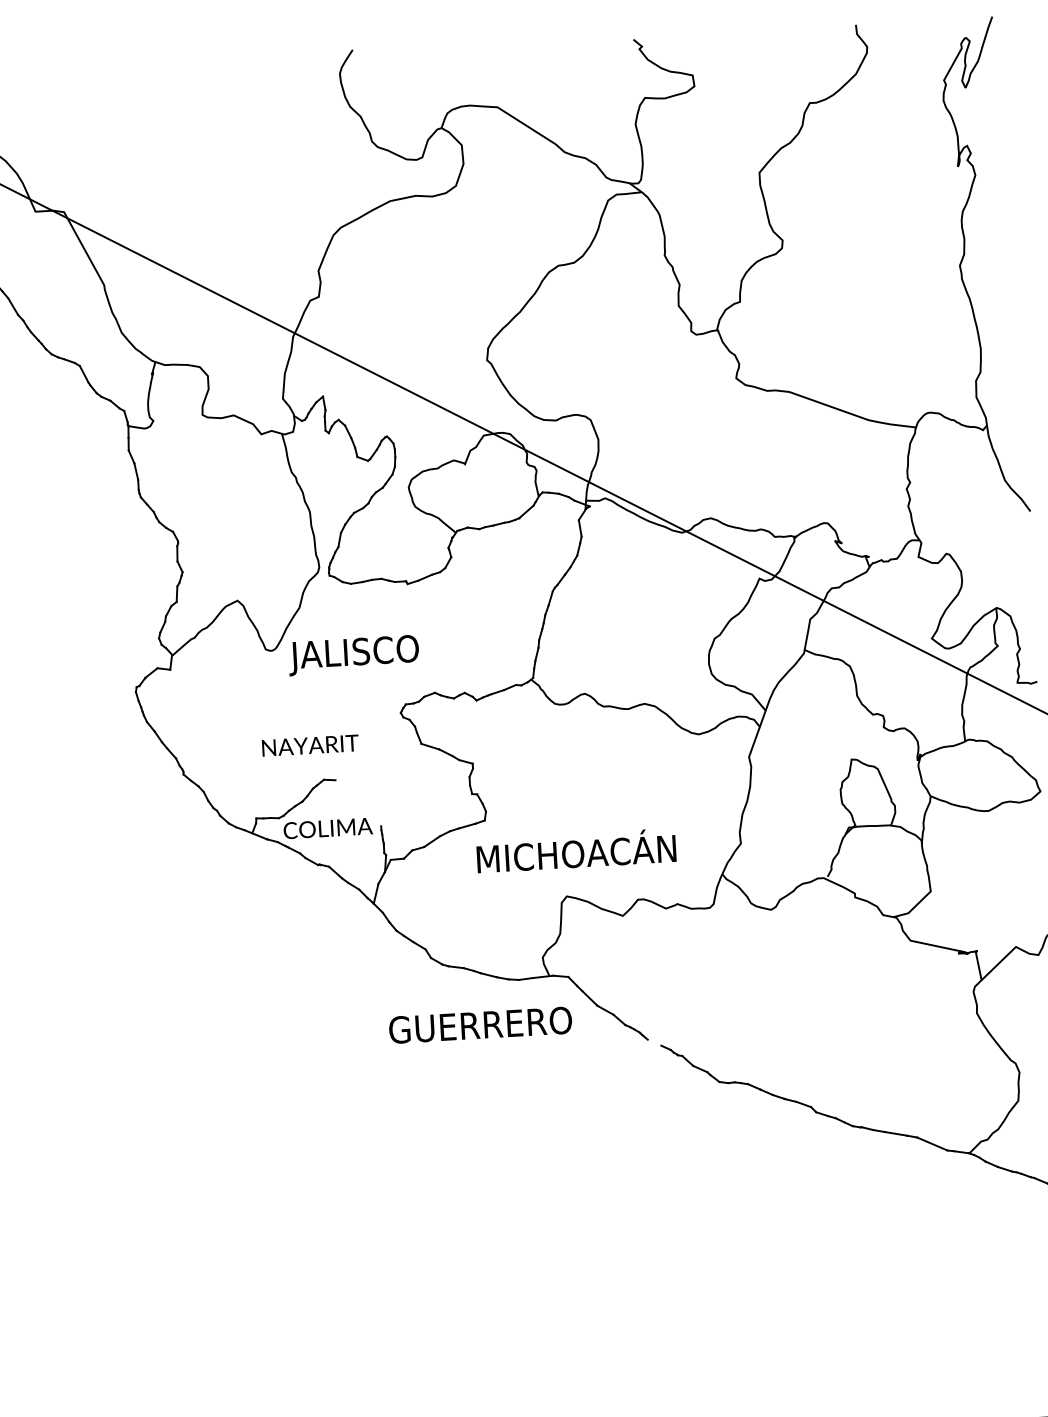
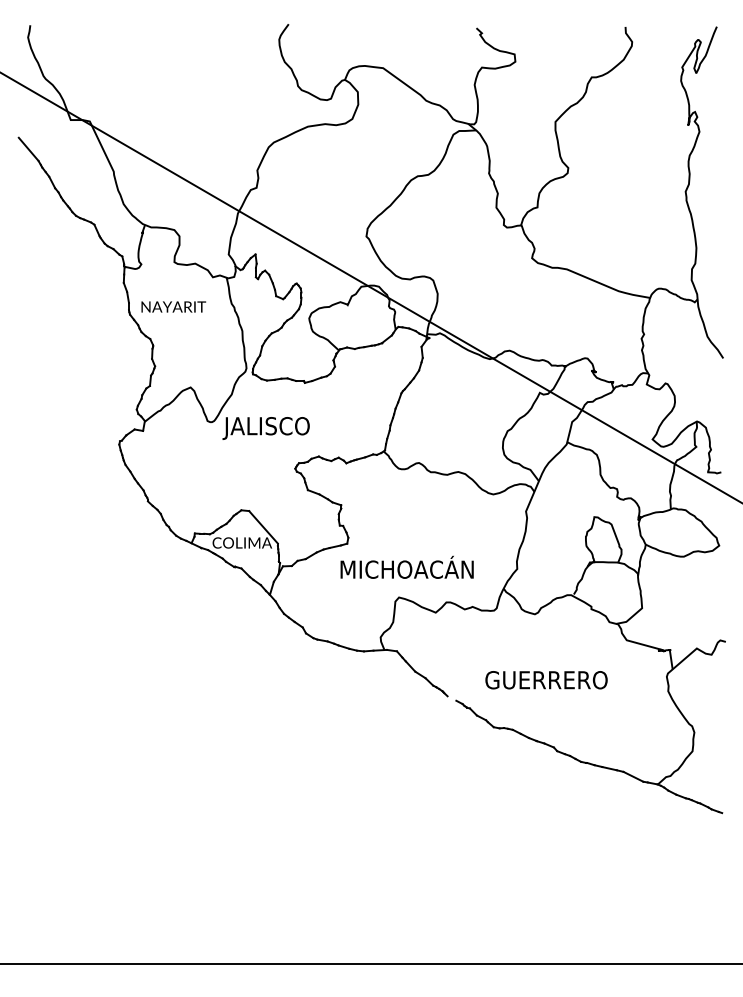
text: (310, 744) -> (173, 306), moved
line: (358, 803) -> (263, 527), added
text: (480, 1025) -> (546, 680), moved

